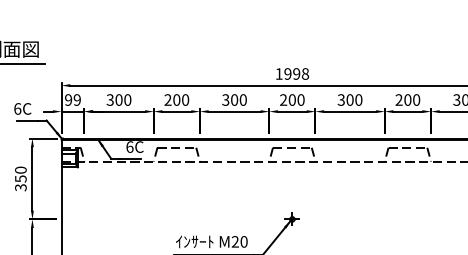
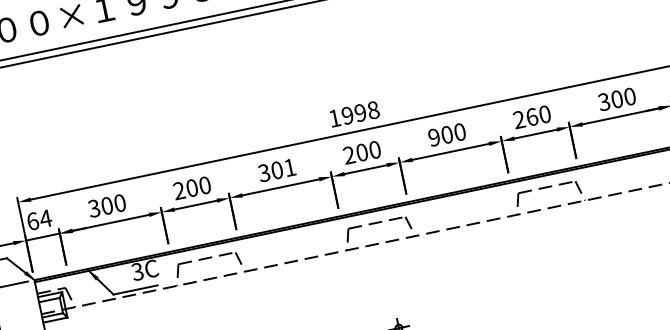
text: (73, 99) -> (40, 219), 99 -> 64
text: (242, 99) -> (288, 167), 300 -> 301
text: (340, 99) -> (432, 137), 300 -> 900
text: (407, 99) -> (531, 116), 200 -> 260
text: (129, 146) -> (136, 271), 6C -> 3C

